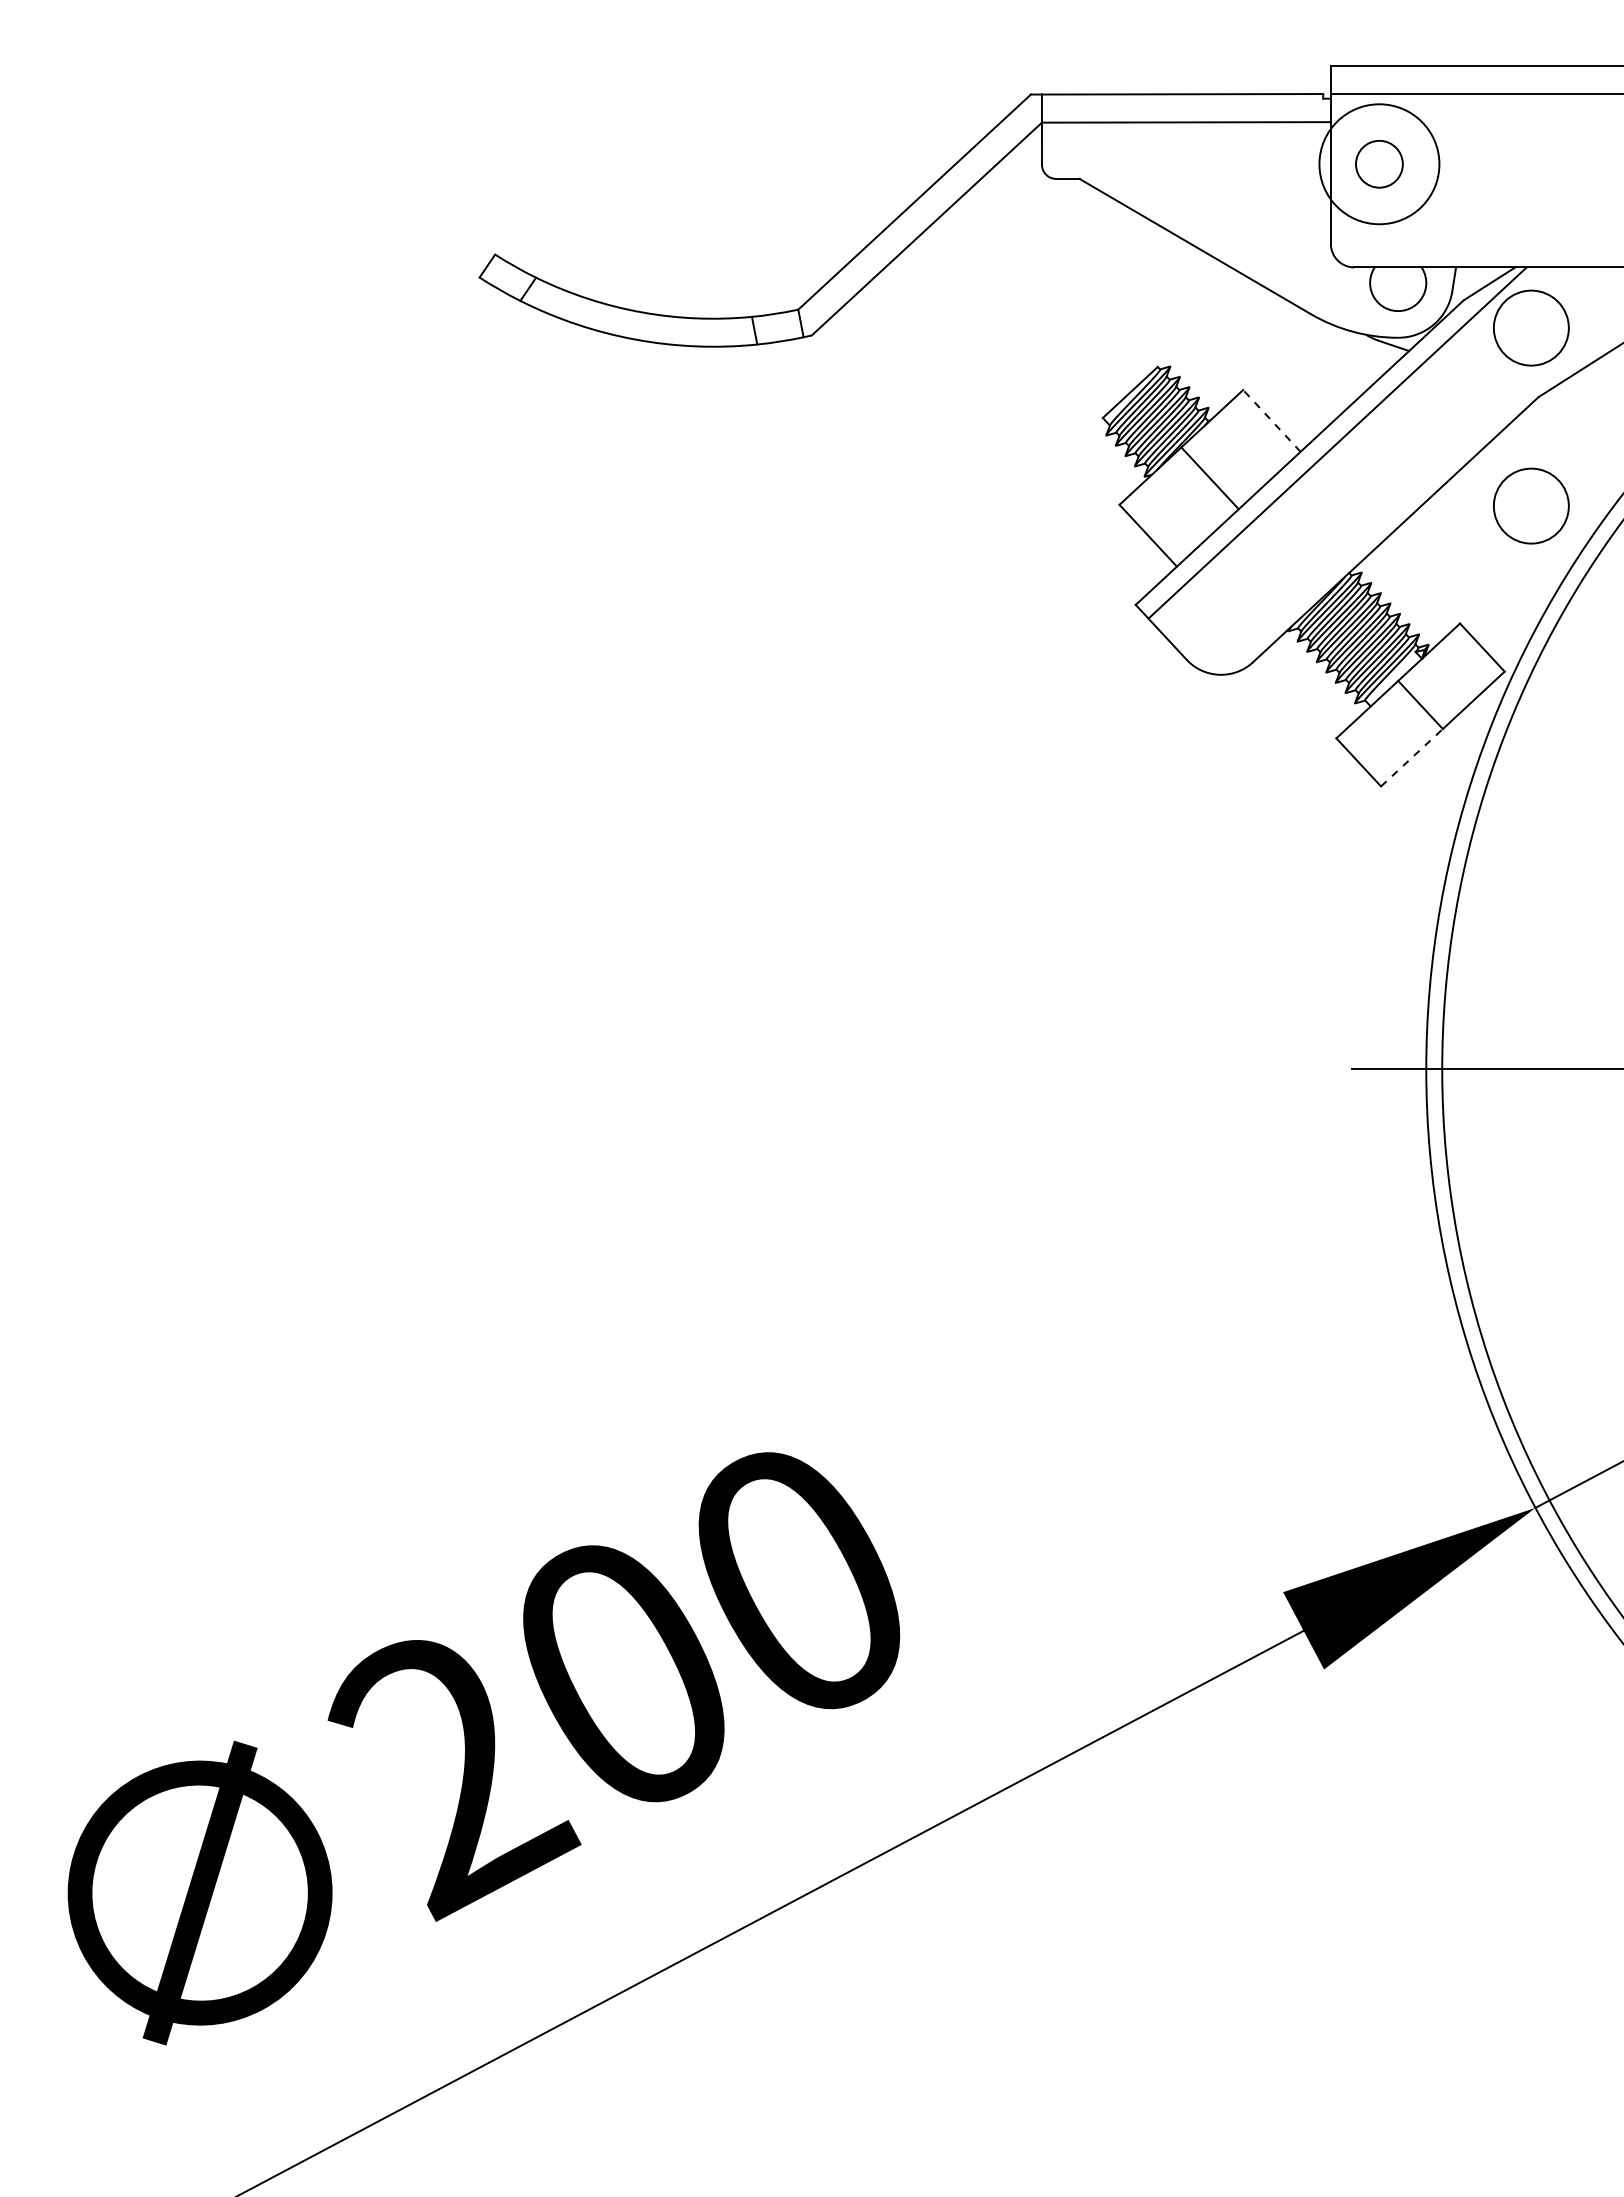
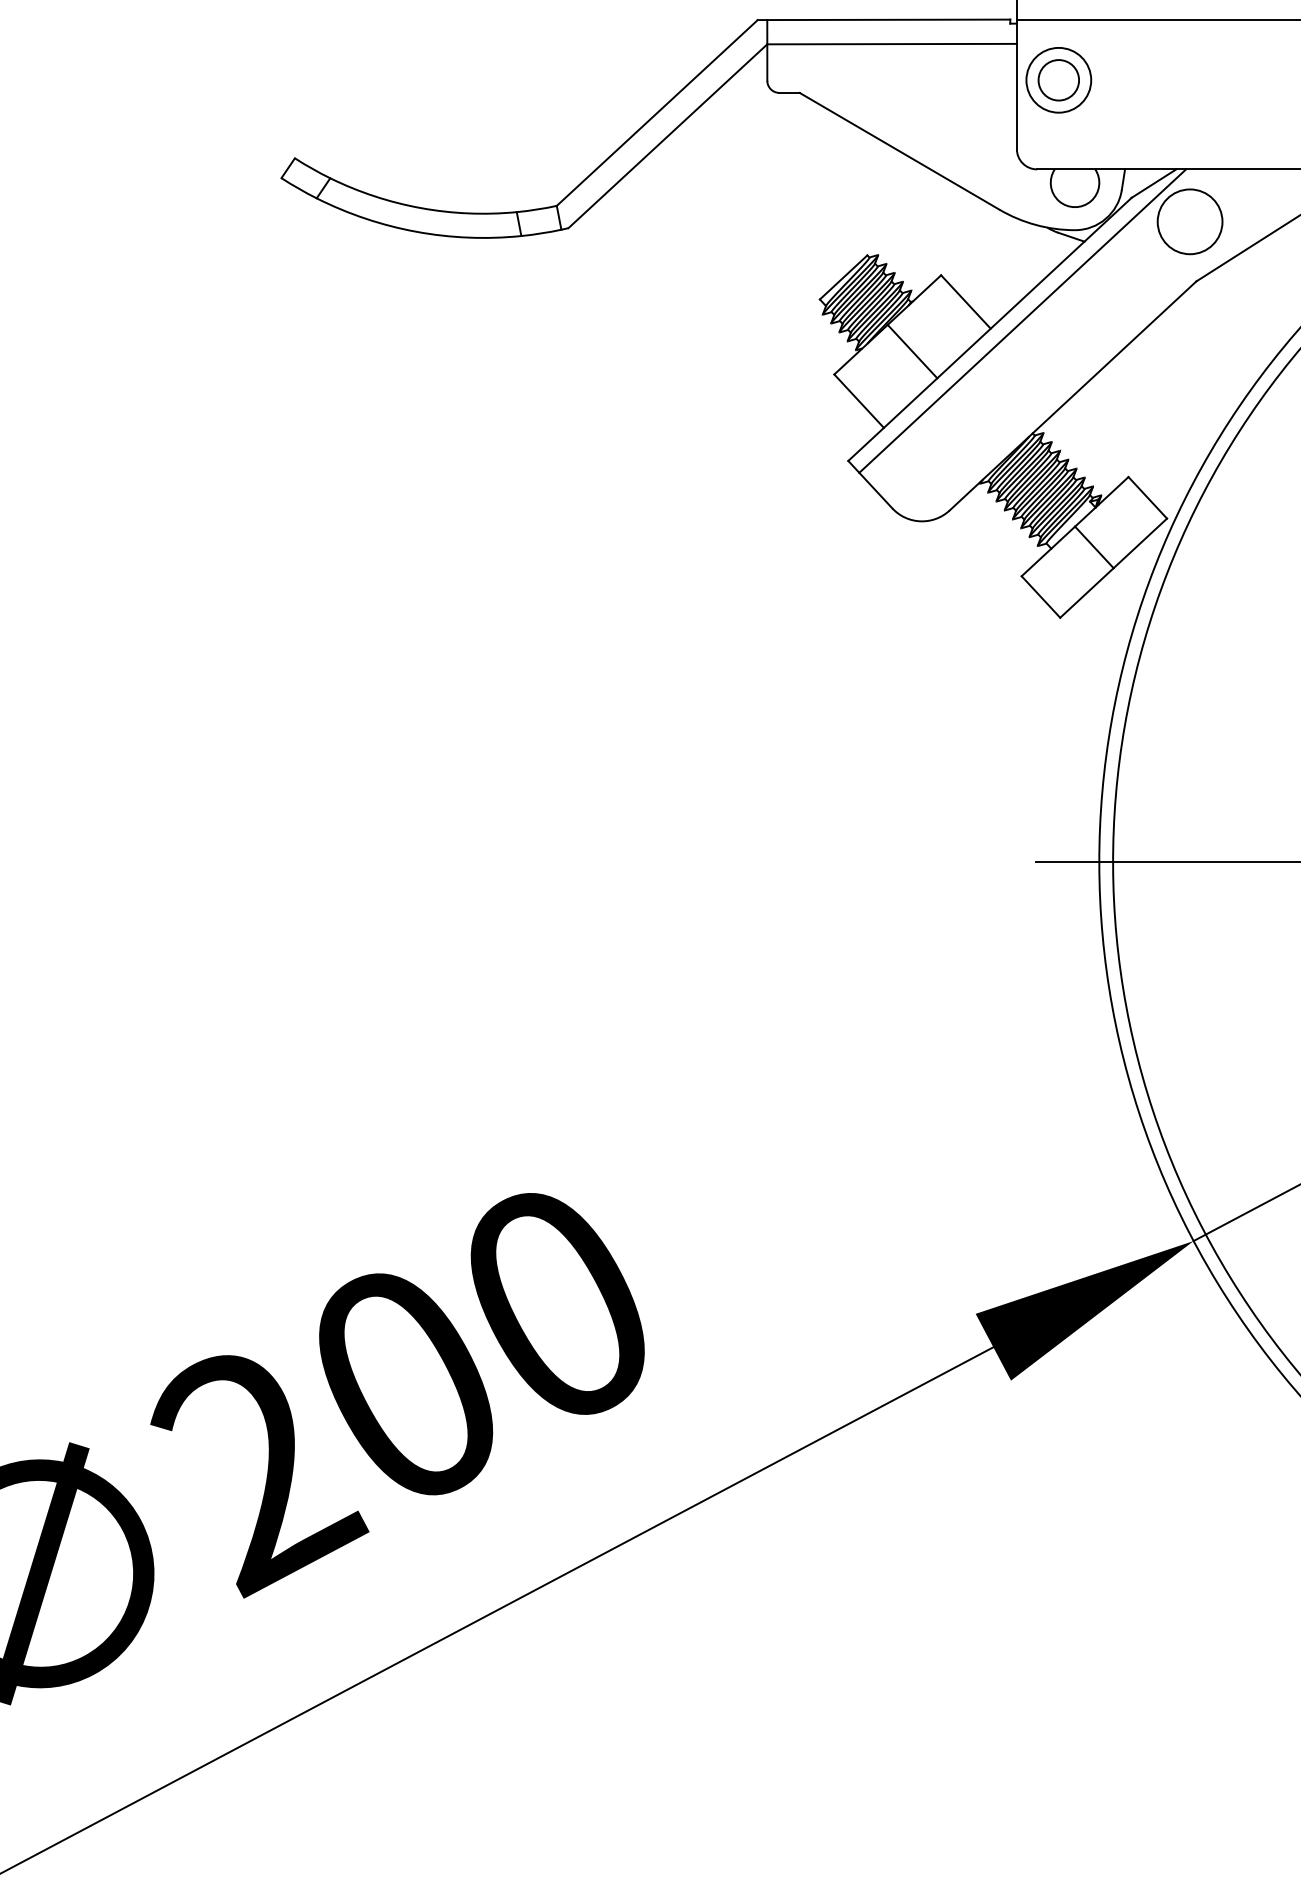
circle: (1378, 163) -> (1058, 79), size x0.62
line: (1271, 420) -> (965, 301), dashed -> solid
circle: (1531, 505) -> (1190, 375), removed
line: (1412, 757) -> (1087, 592), dashed -> solid

